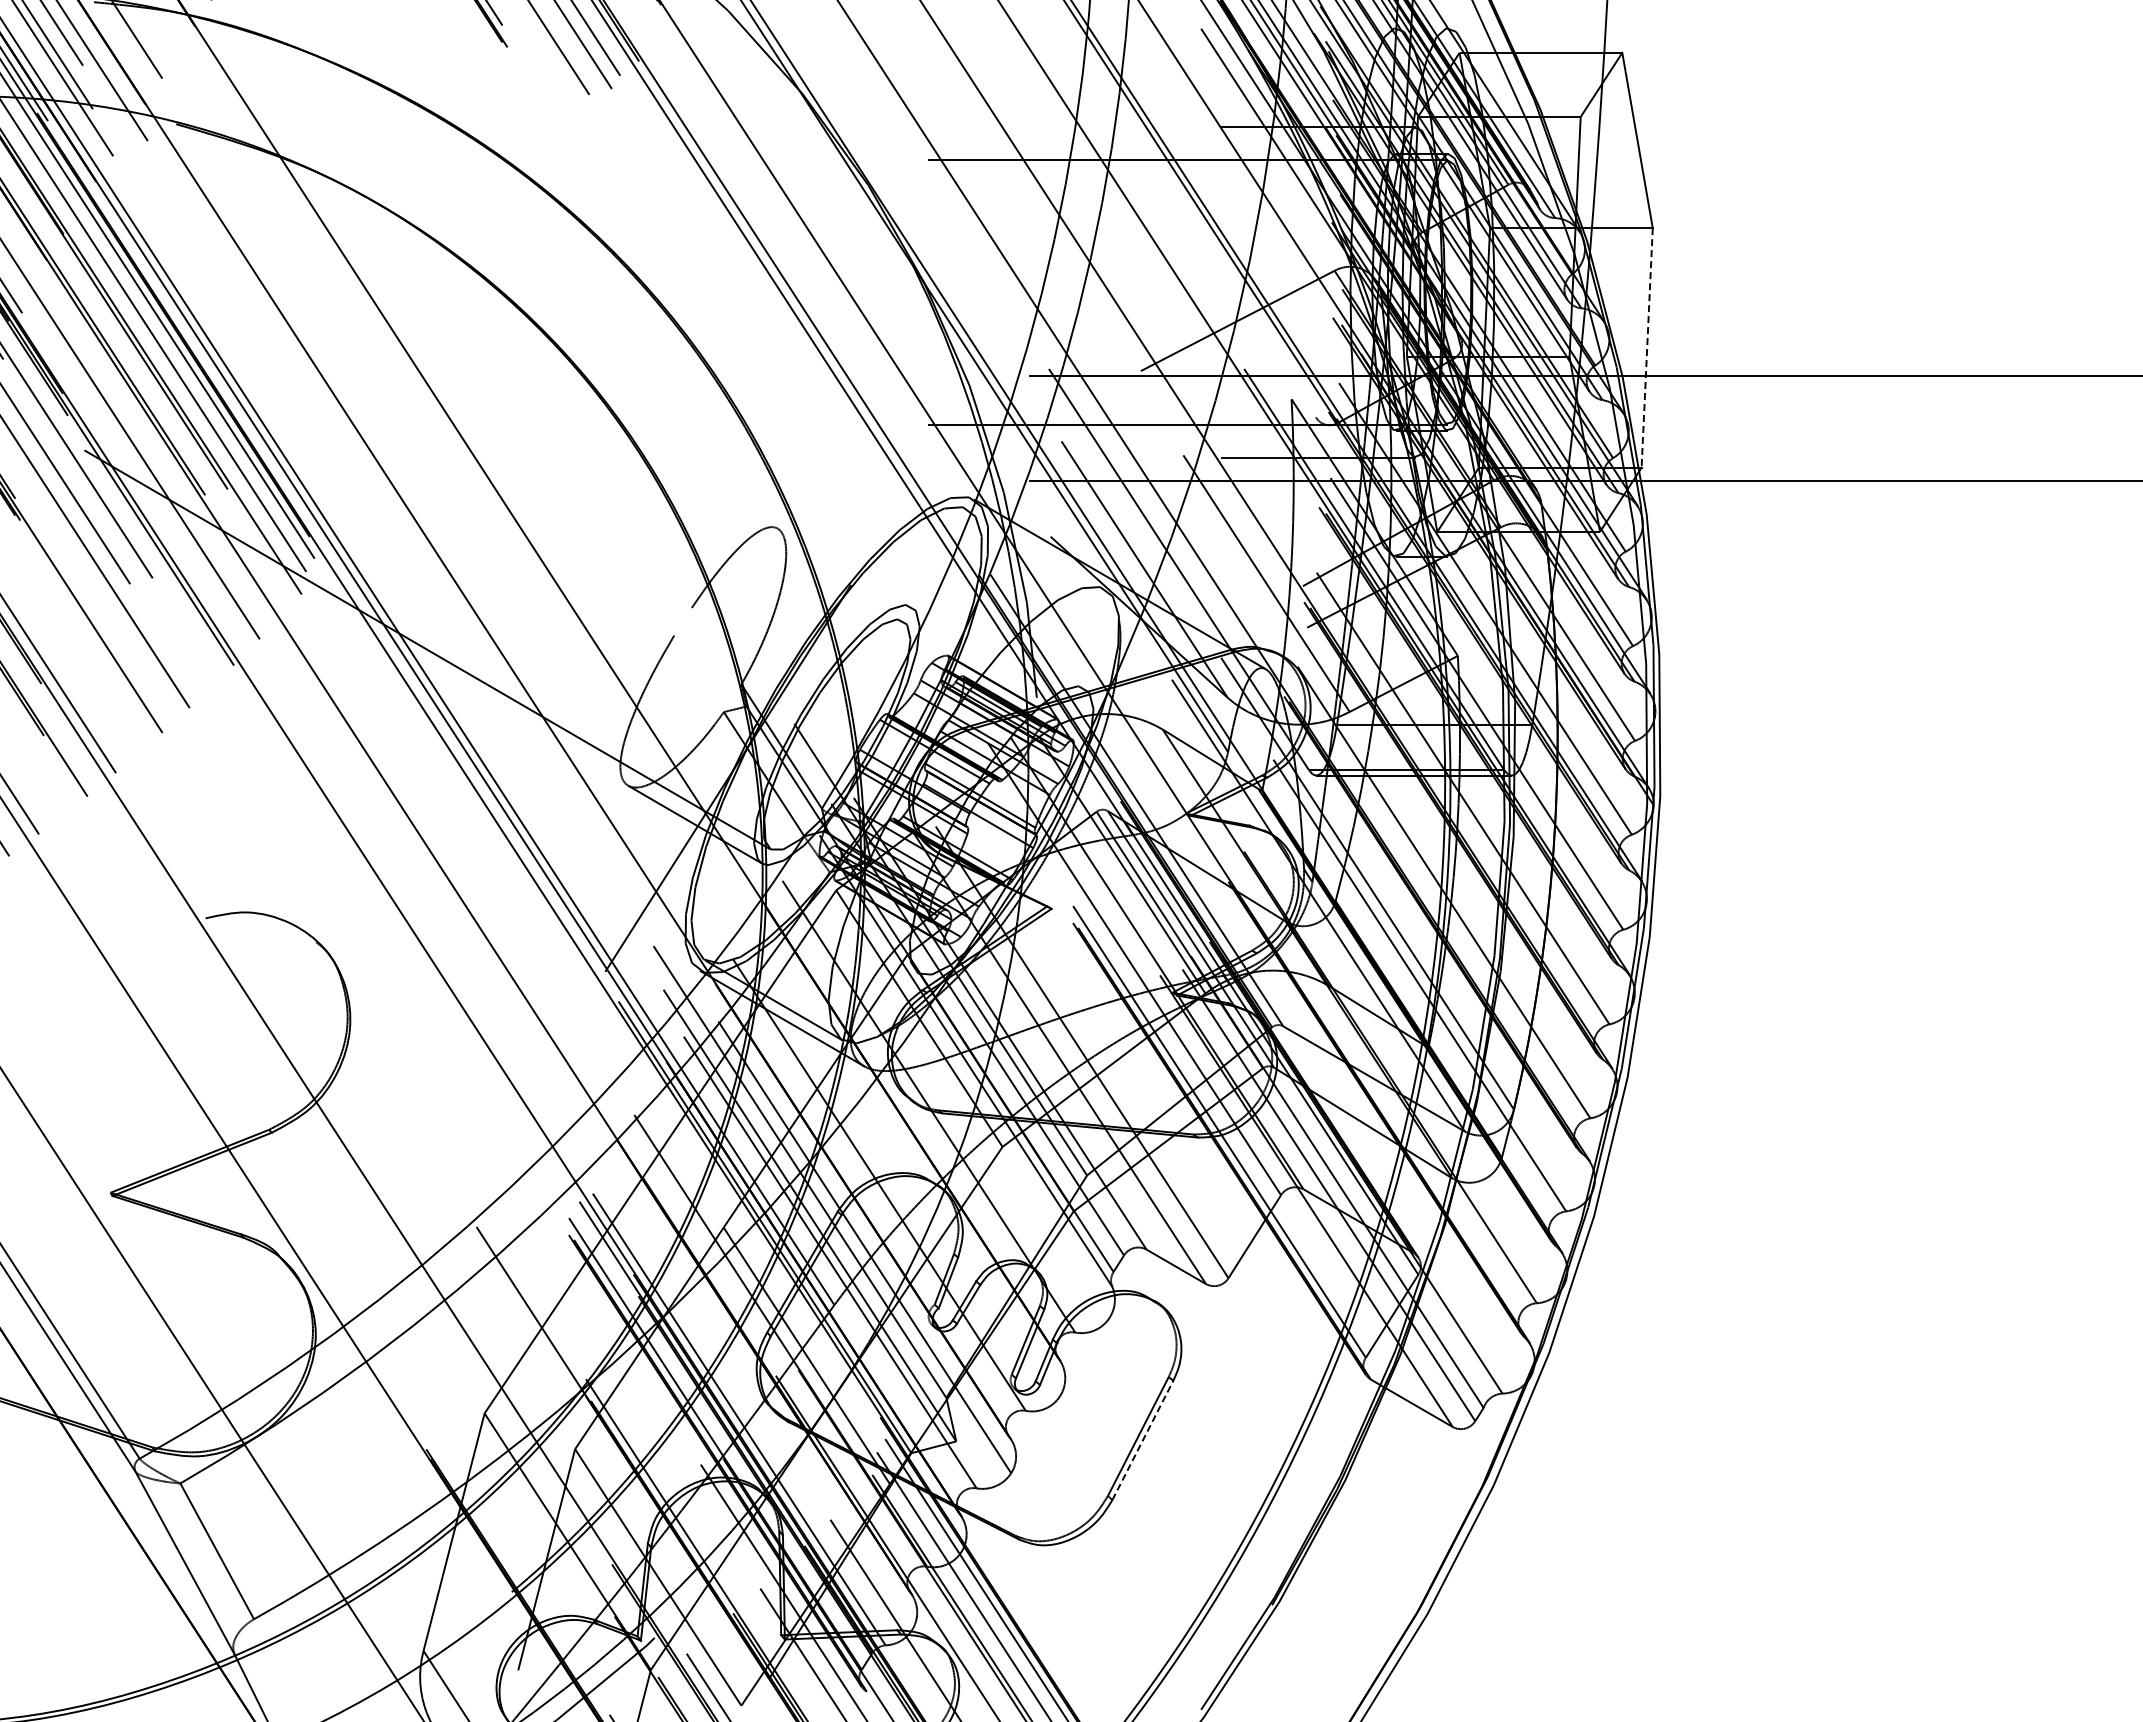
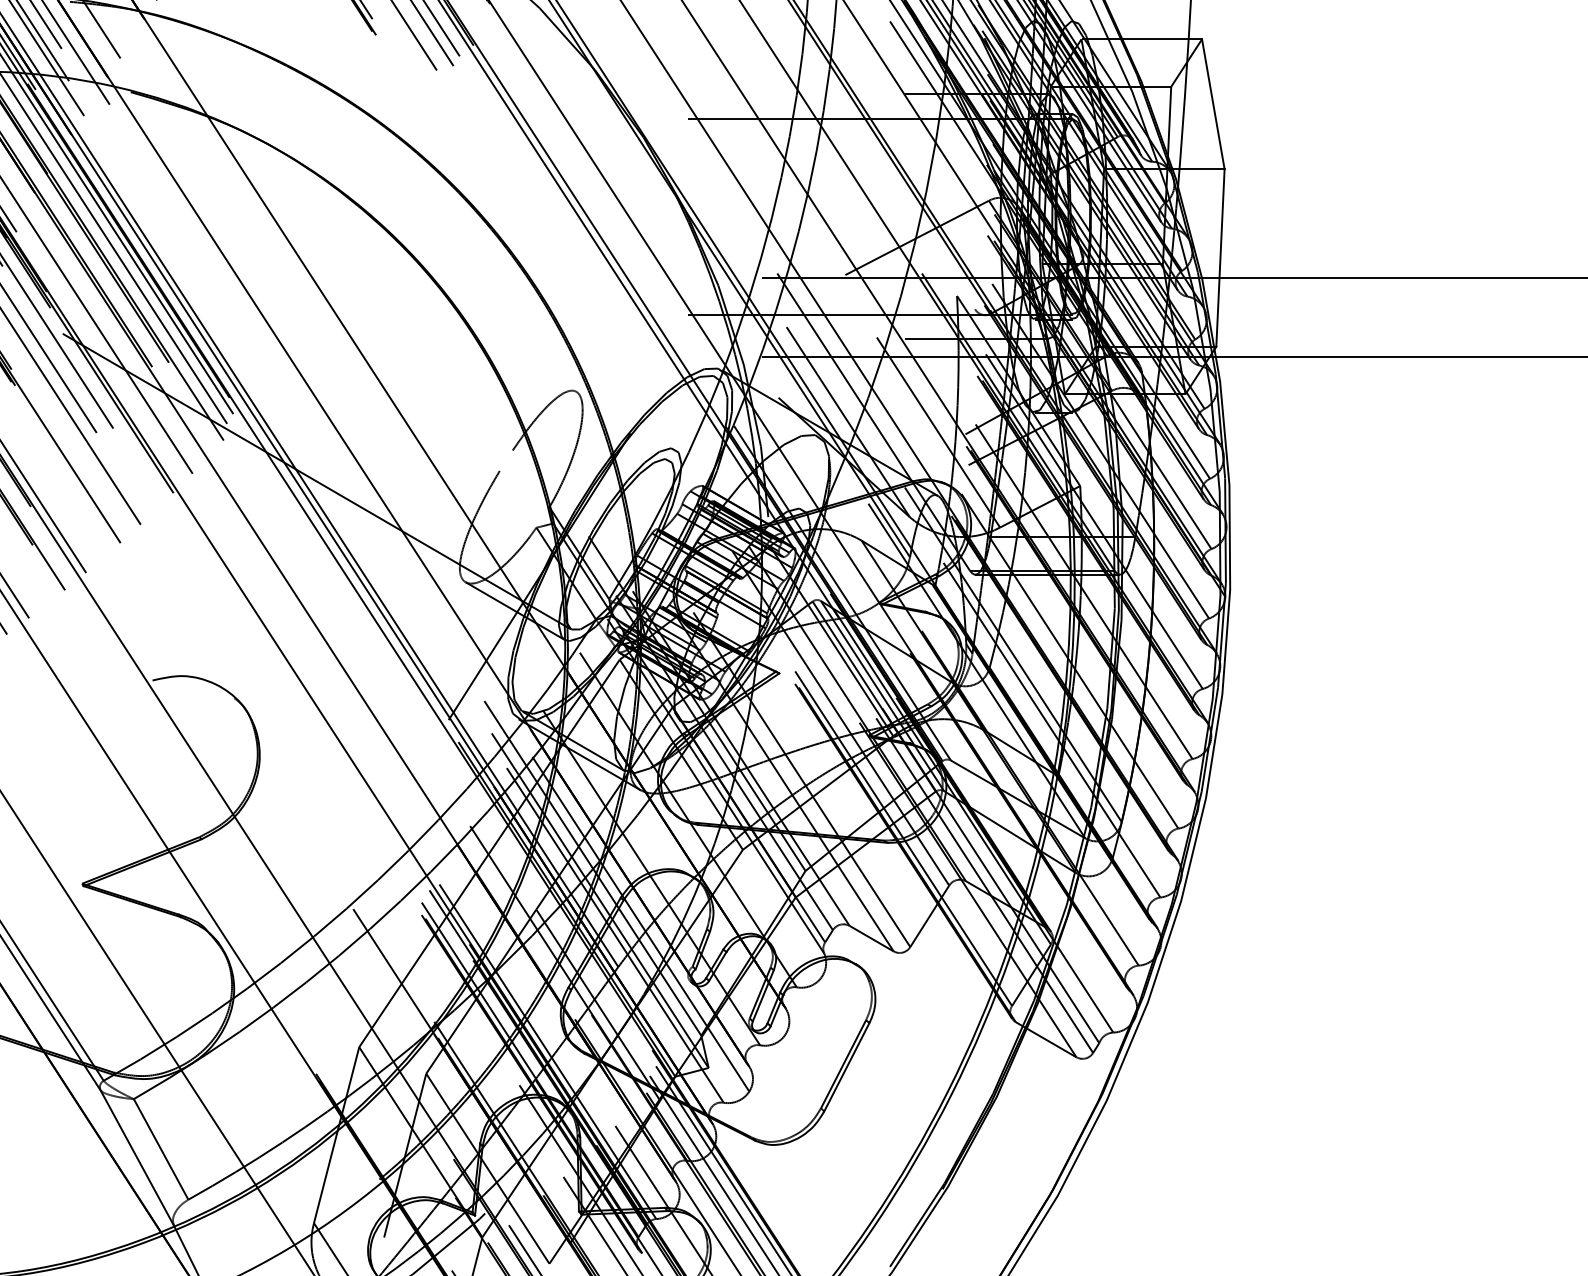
line: (1647, 347) -> (1220, 257), dashed -> solid
line: (1143, 1439) -> (847, 1066), dashed -> solid

